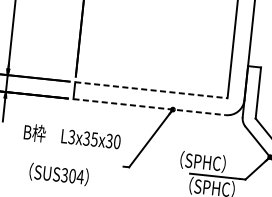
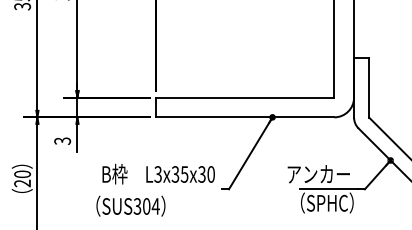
line: (151, 90) -> (245, 97), dashed -> solid
line: (149, 107) -> (245, 117), dashed -> solid
text: (72, 136) -> (158, 173), moved
text: (207, 161) -> (318, 173), （SPHC） -> アンカー
text: (58, 173) -> (130, 205), moved

